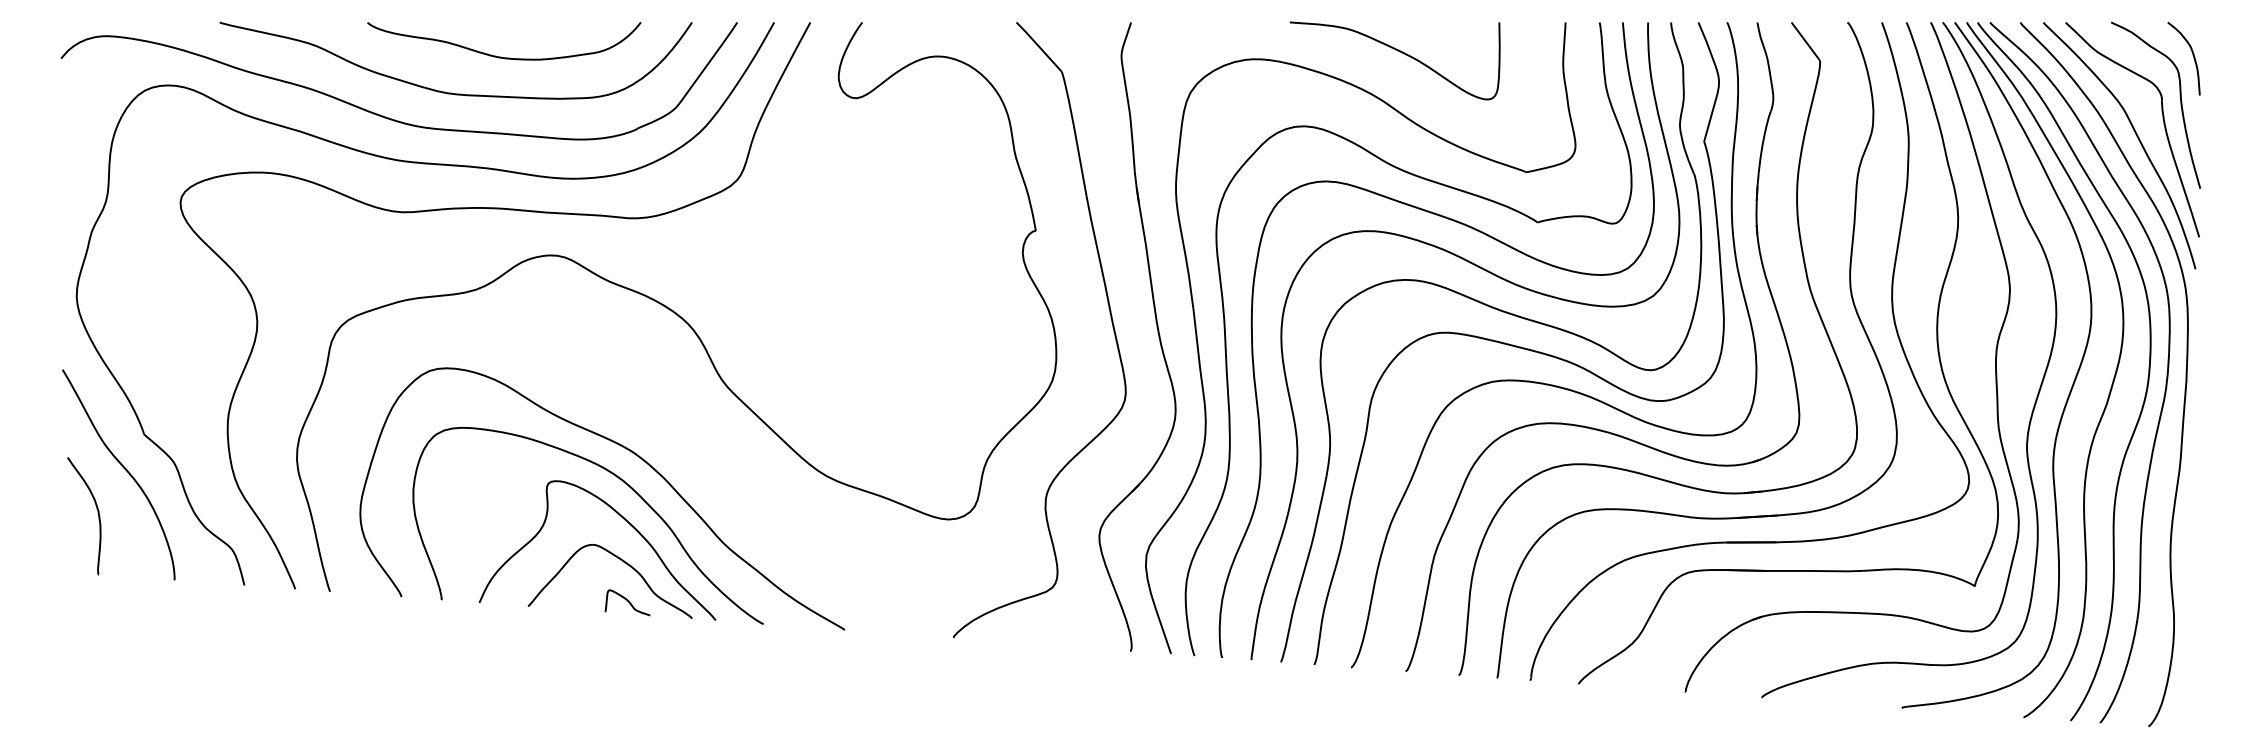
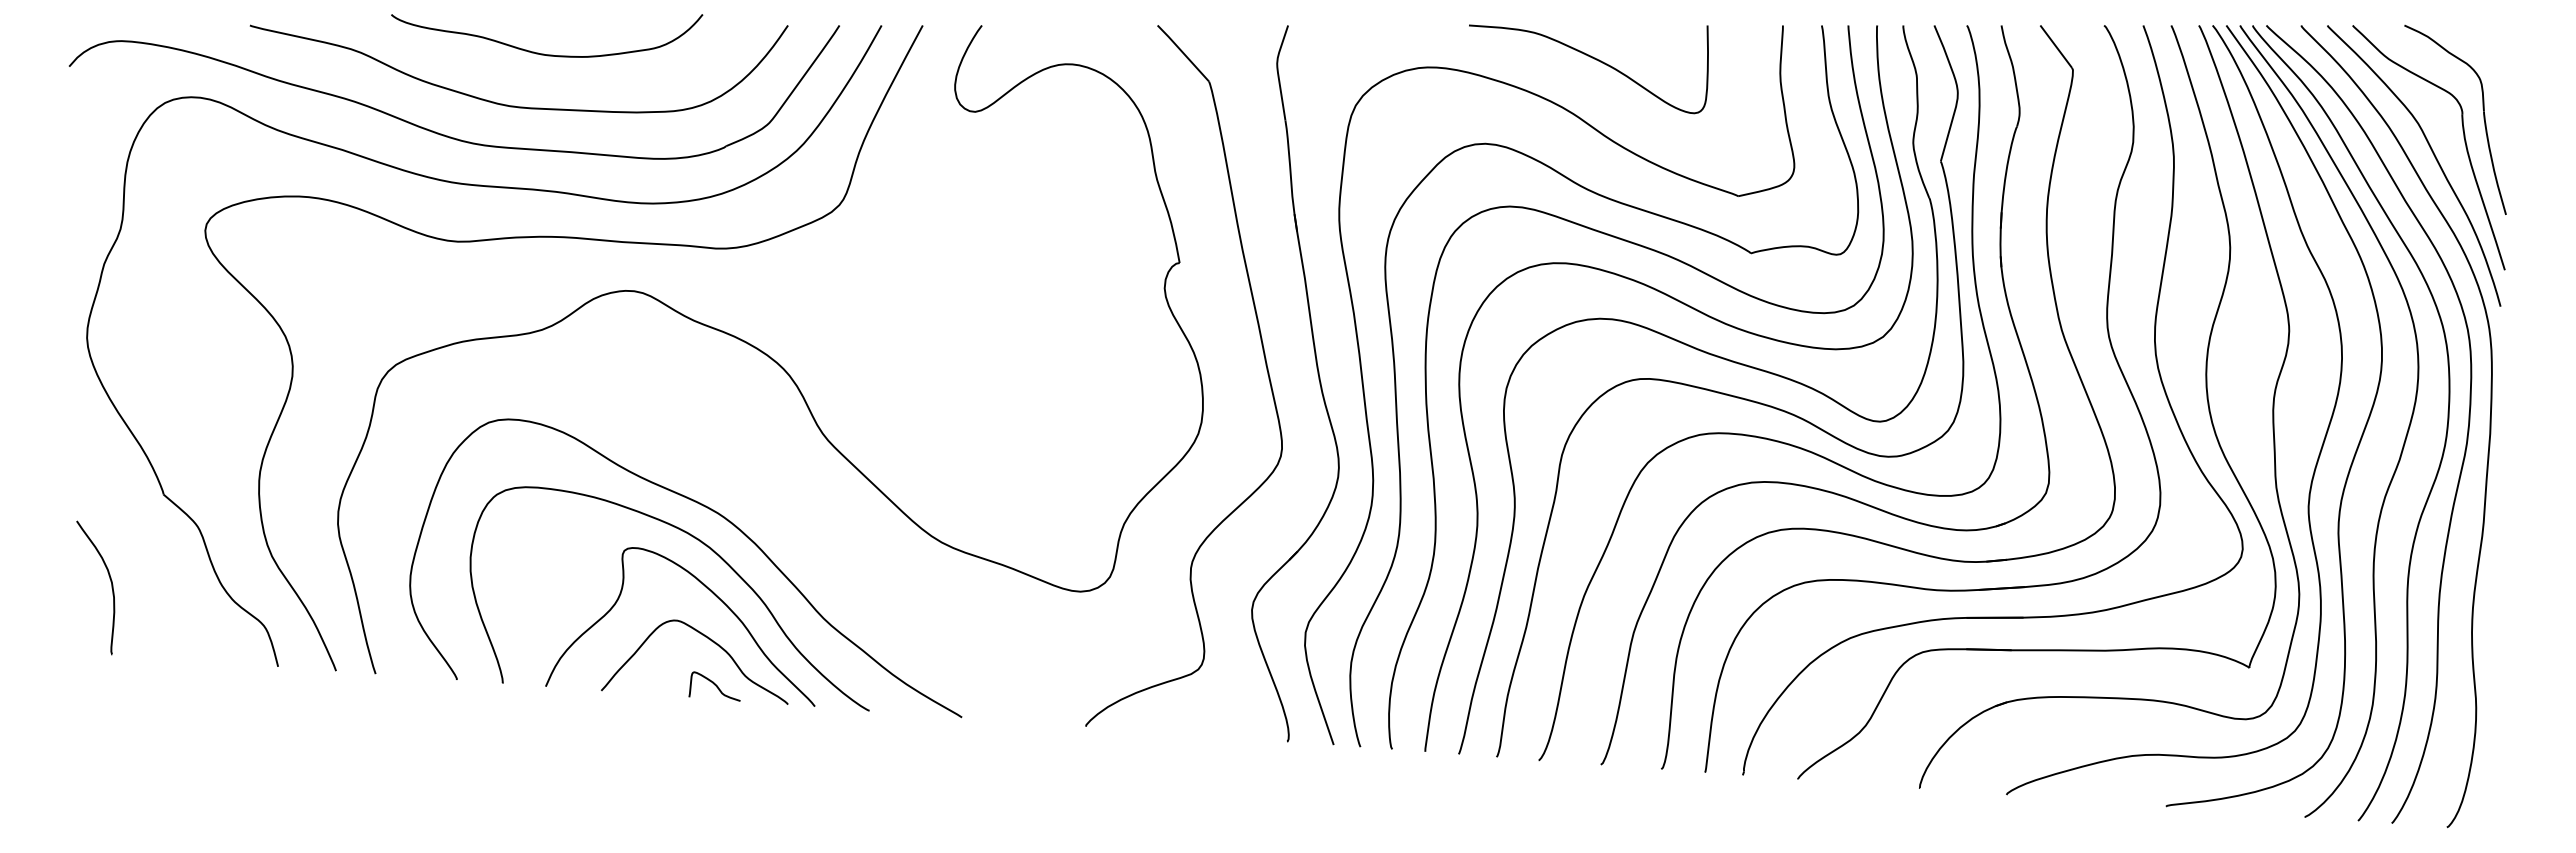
curve: (2192, 55) -> (2497, 63), removed
curve: (501, 56) -> (544, 53), moved
curve: (123, 468) -> (140, 533), removed

